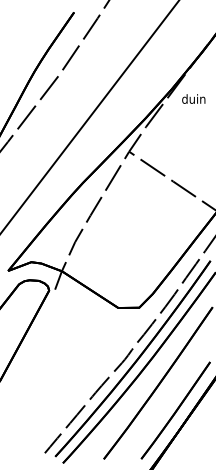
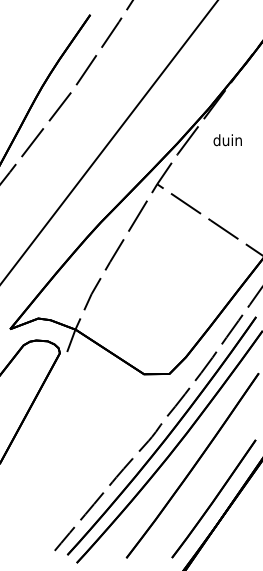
text: (193, 99) -> (227, 140), moved

